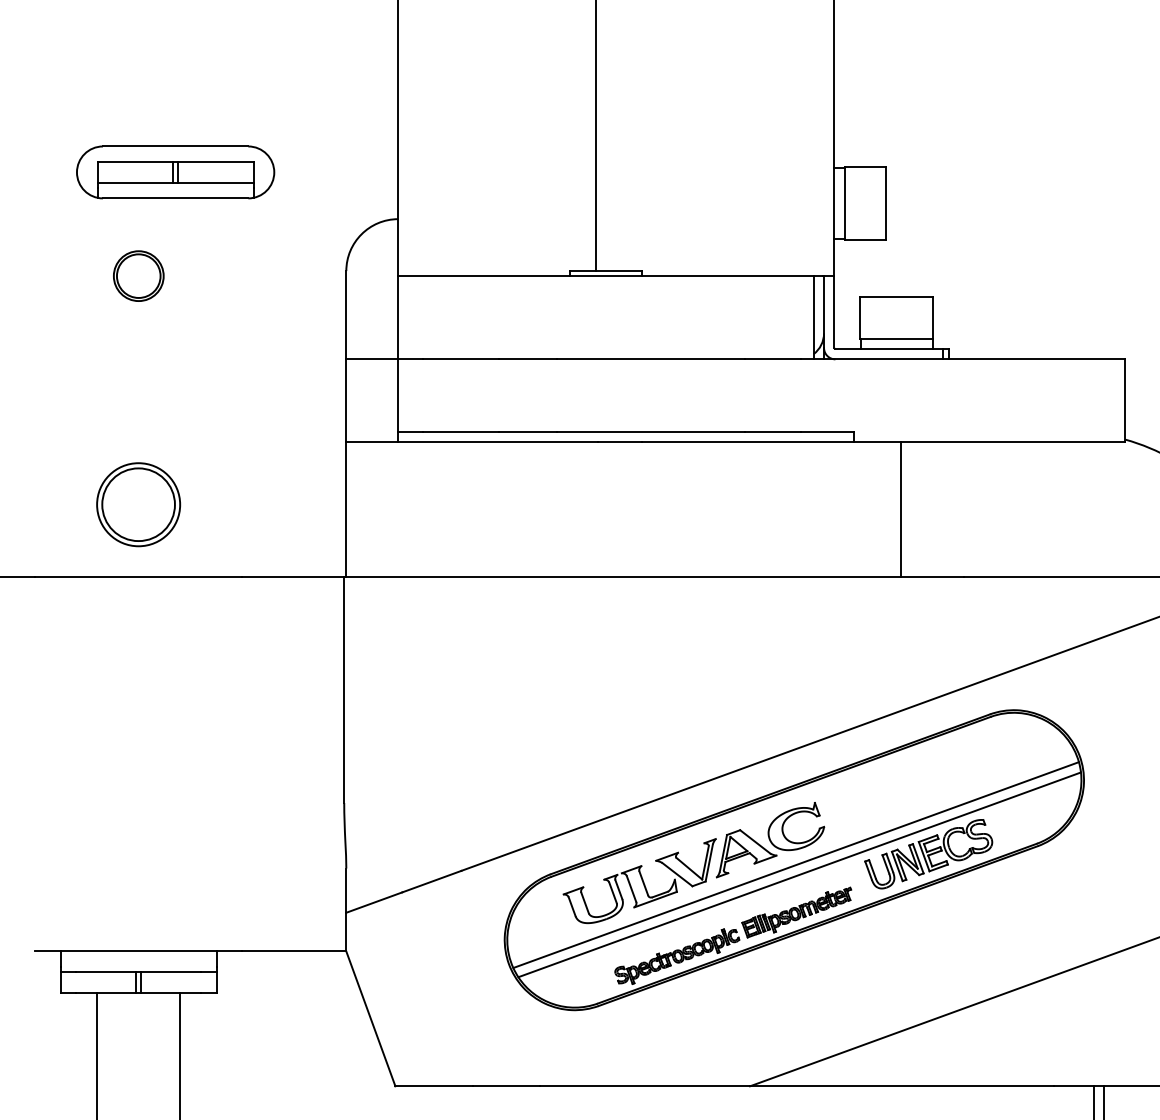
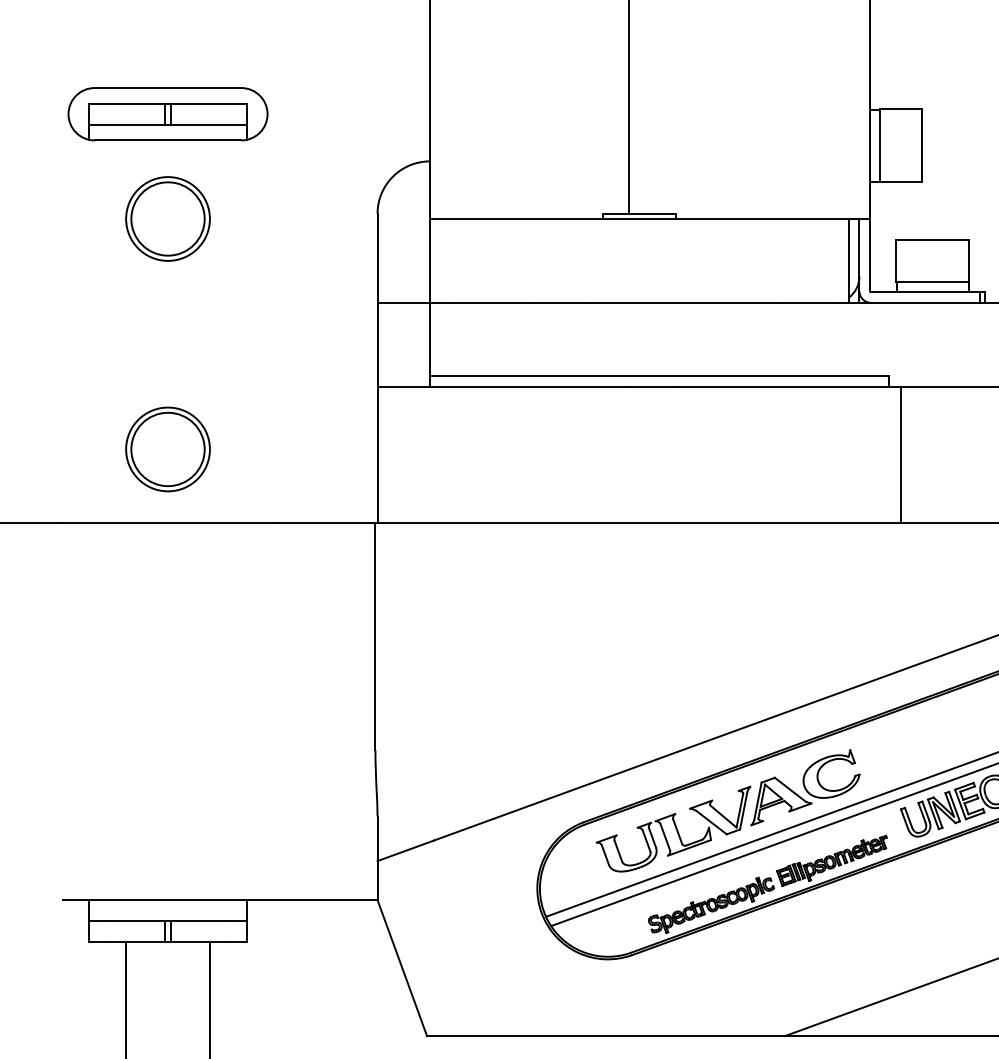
part: (175, 172) -> (167, 114), moved
part: (138, 275) -> (167, 218), size x1.67
line: (900, 509) -> (901, 454), moved

